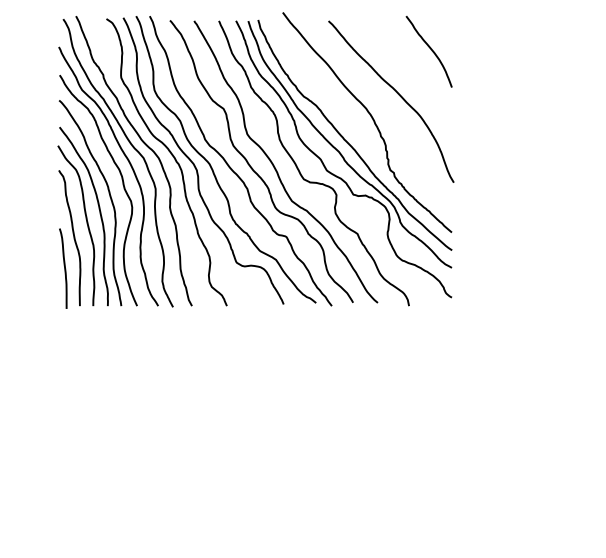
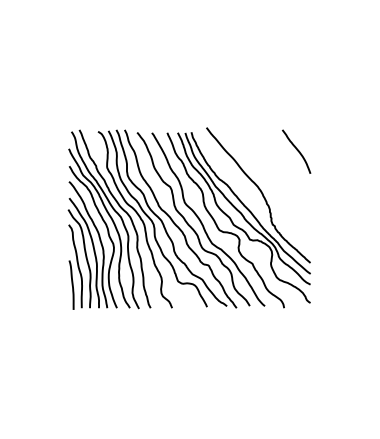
curve: (398, 95) -> (277, 178), removed

